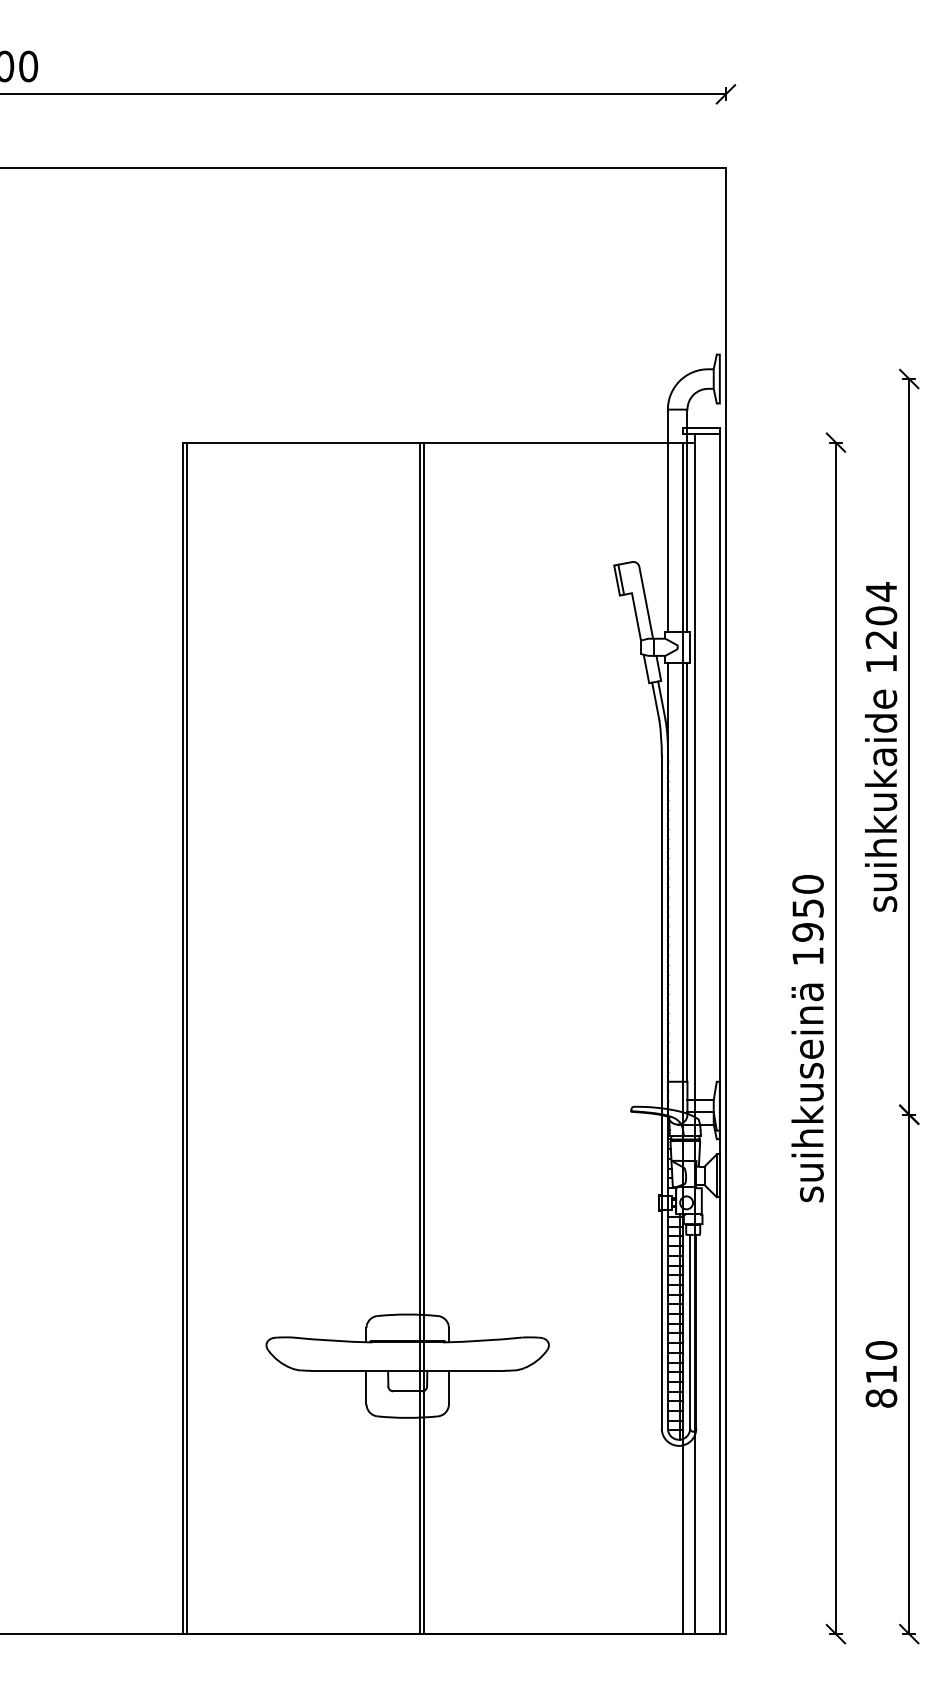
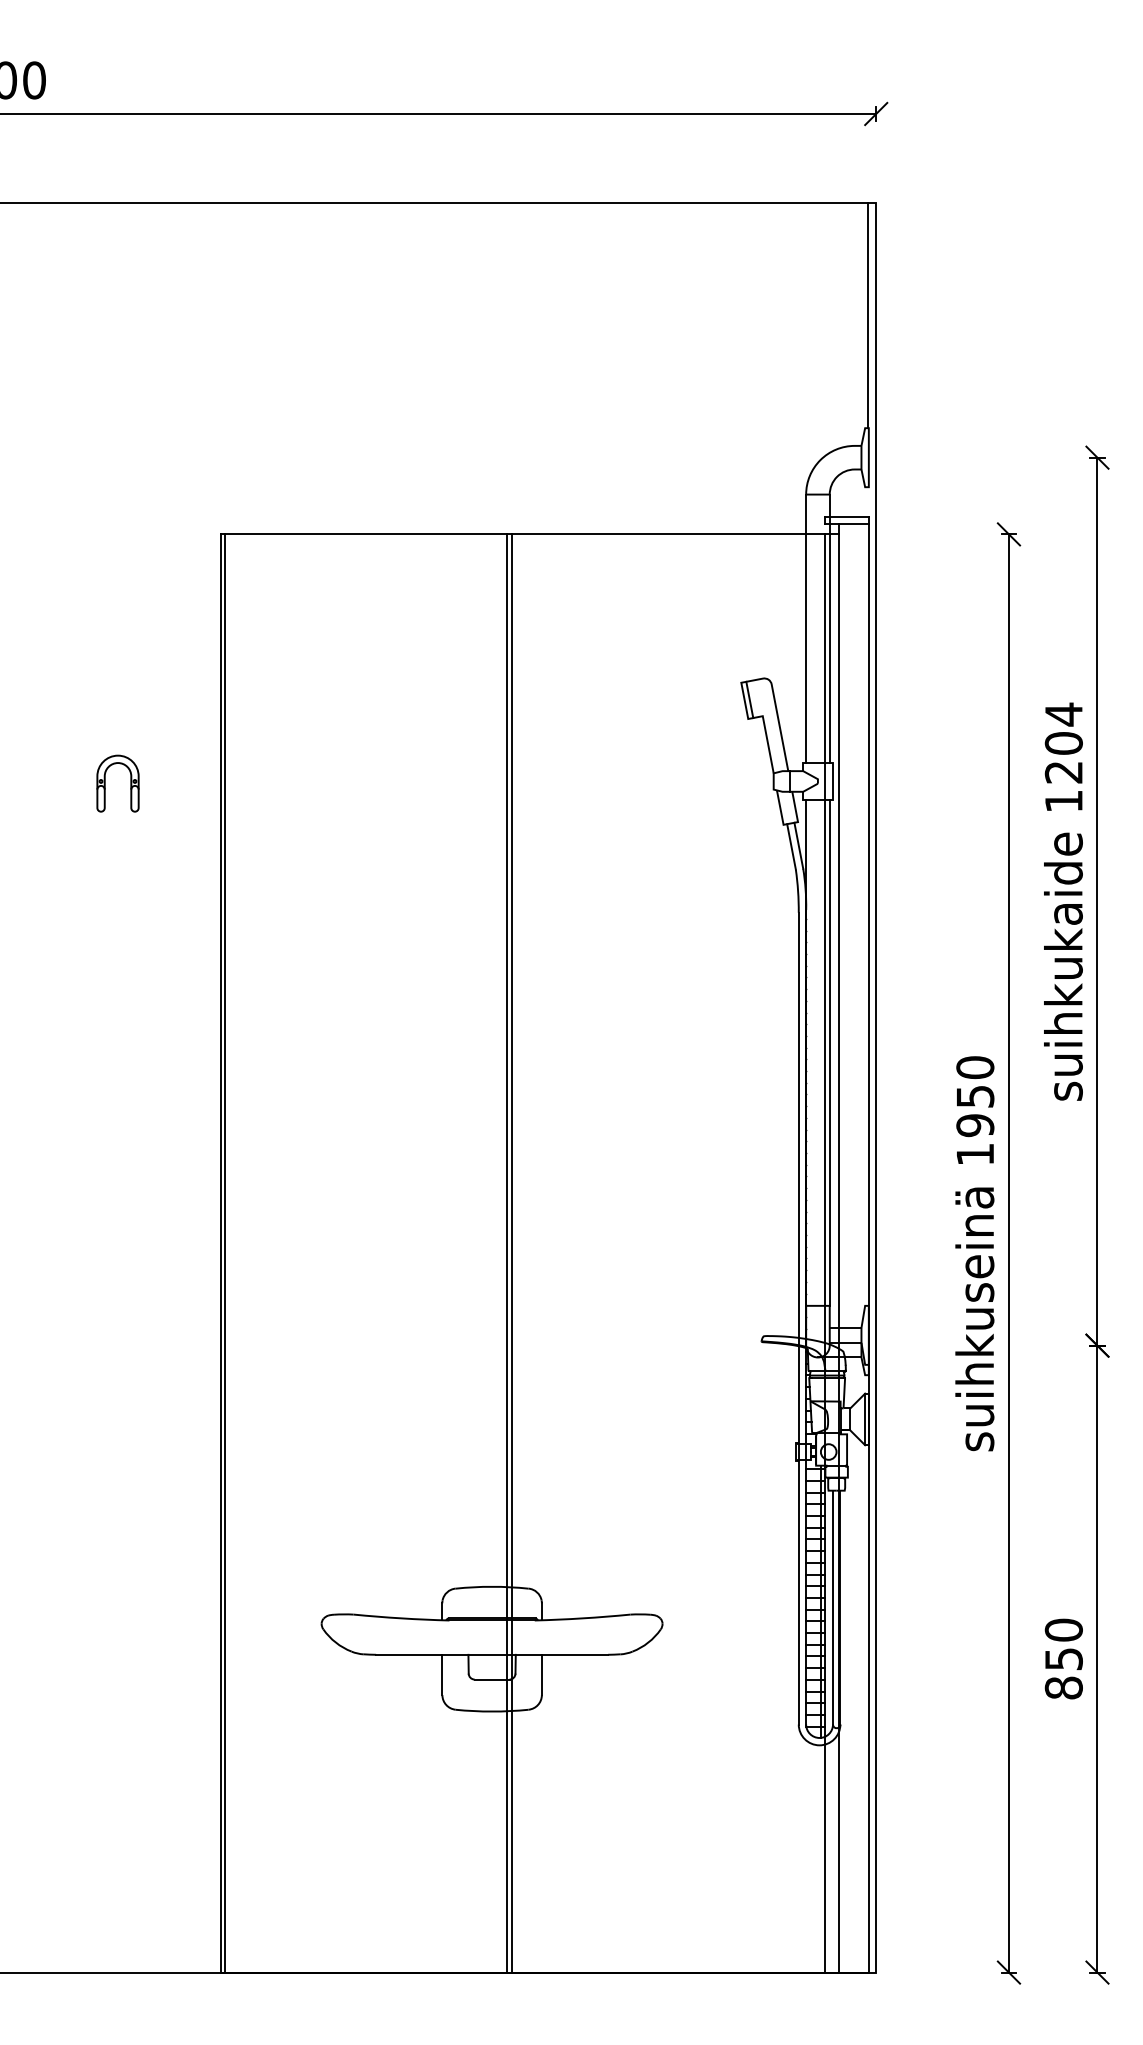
line: (719, 261) -> (868, 315), added
part: (87, 648) -> (105, 783), added
text: (881, 1374) -> (1063, 1659), 810 -> 850

